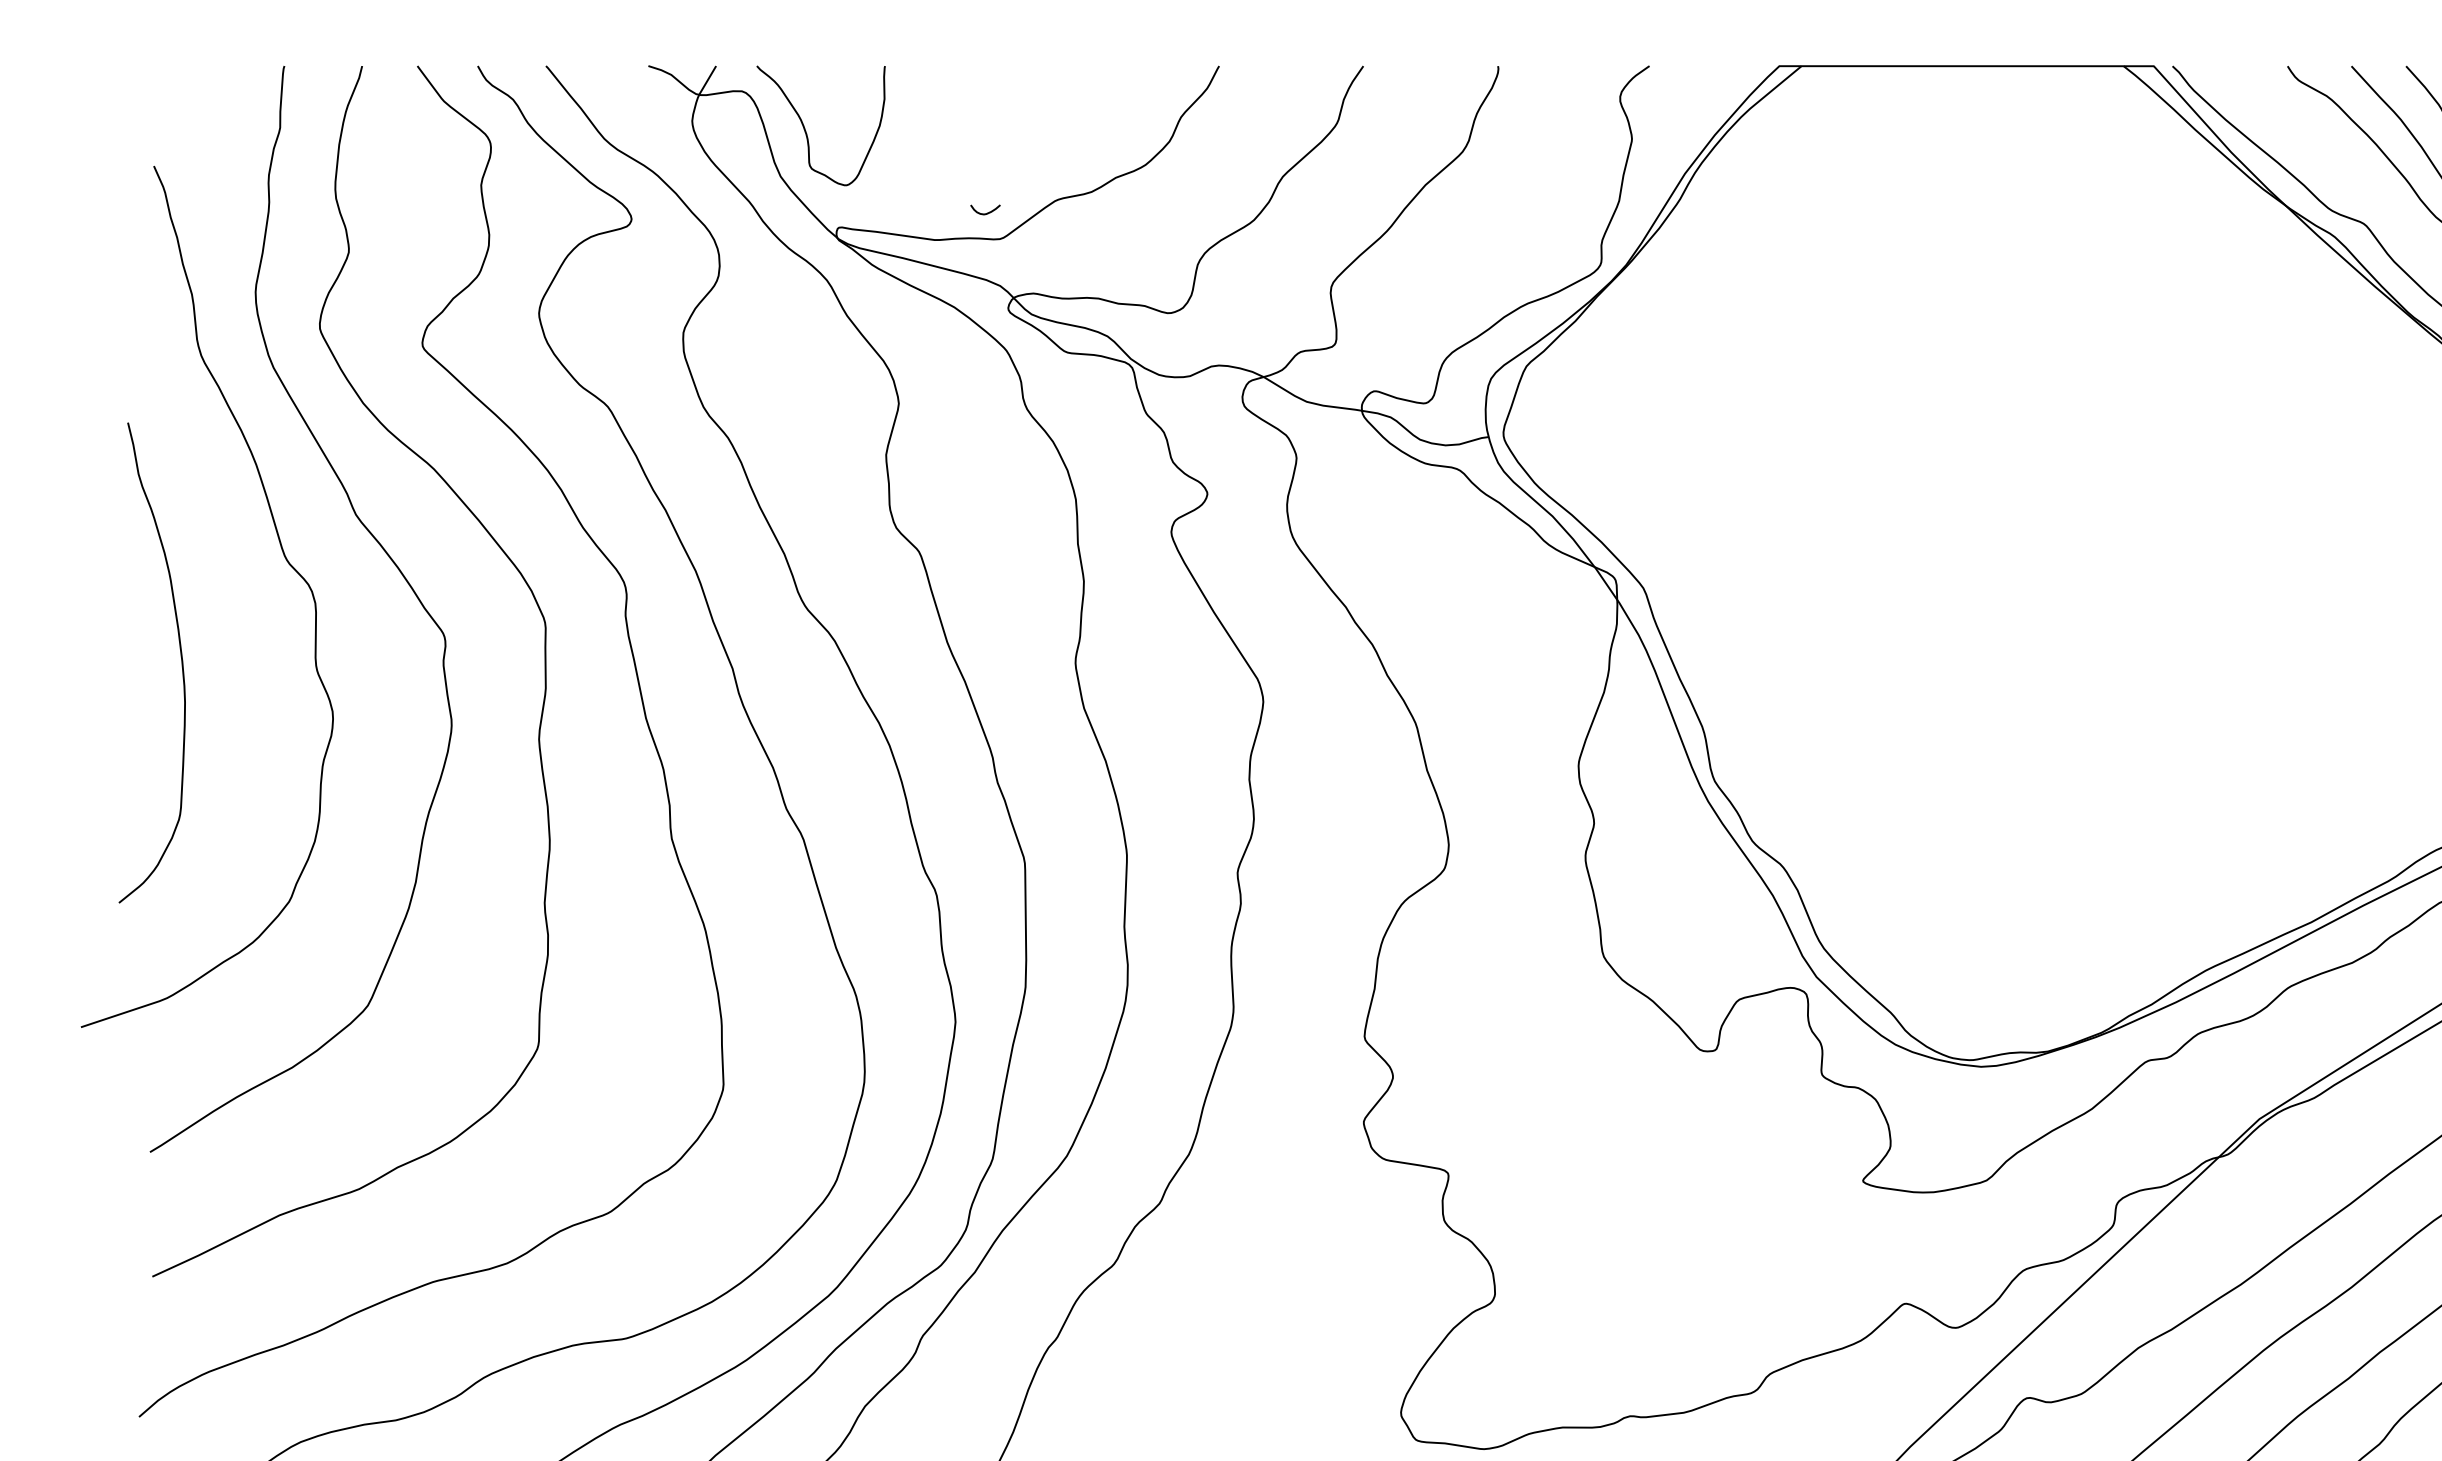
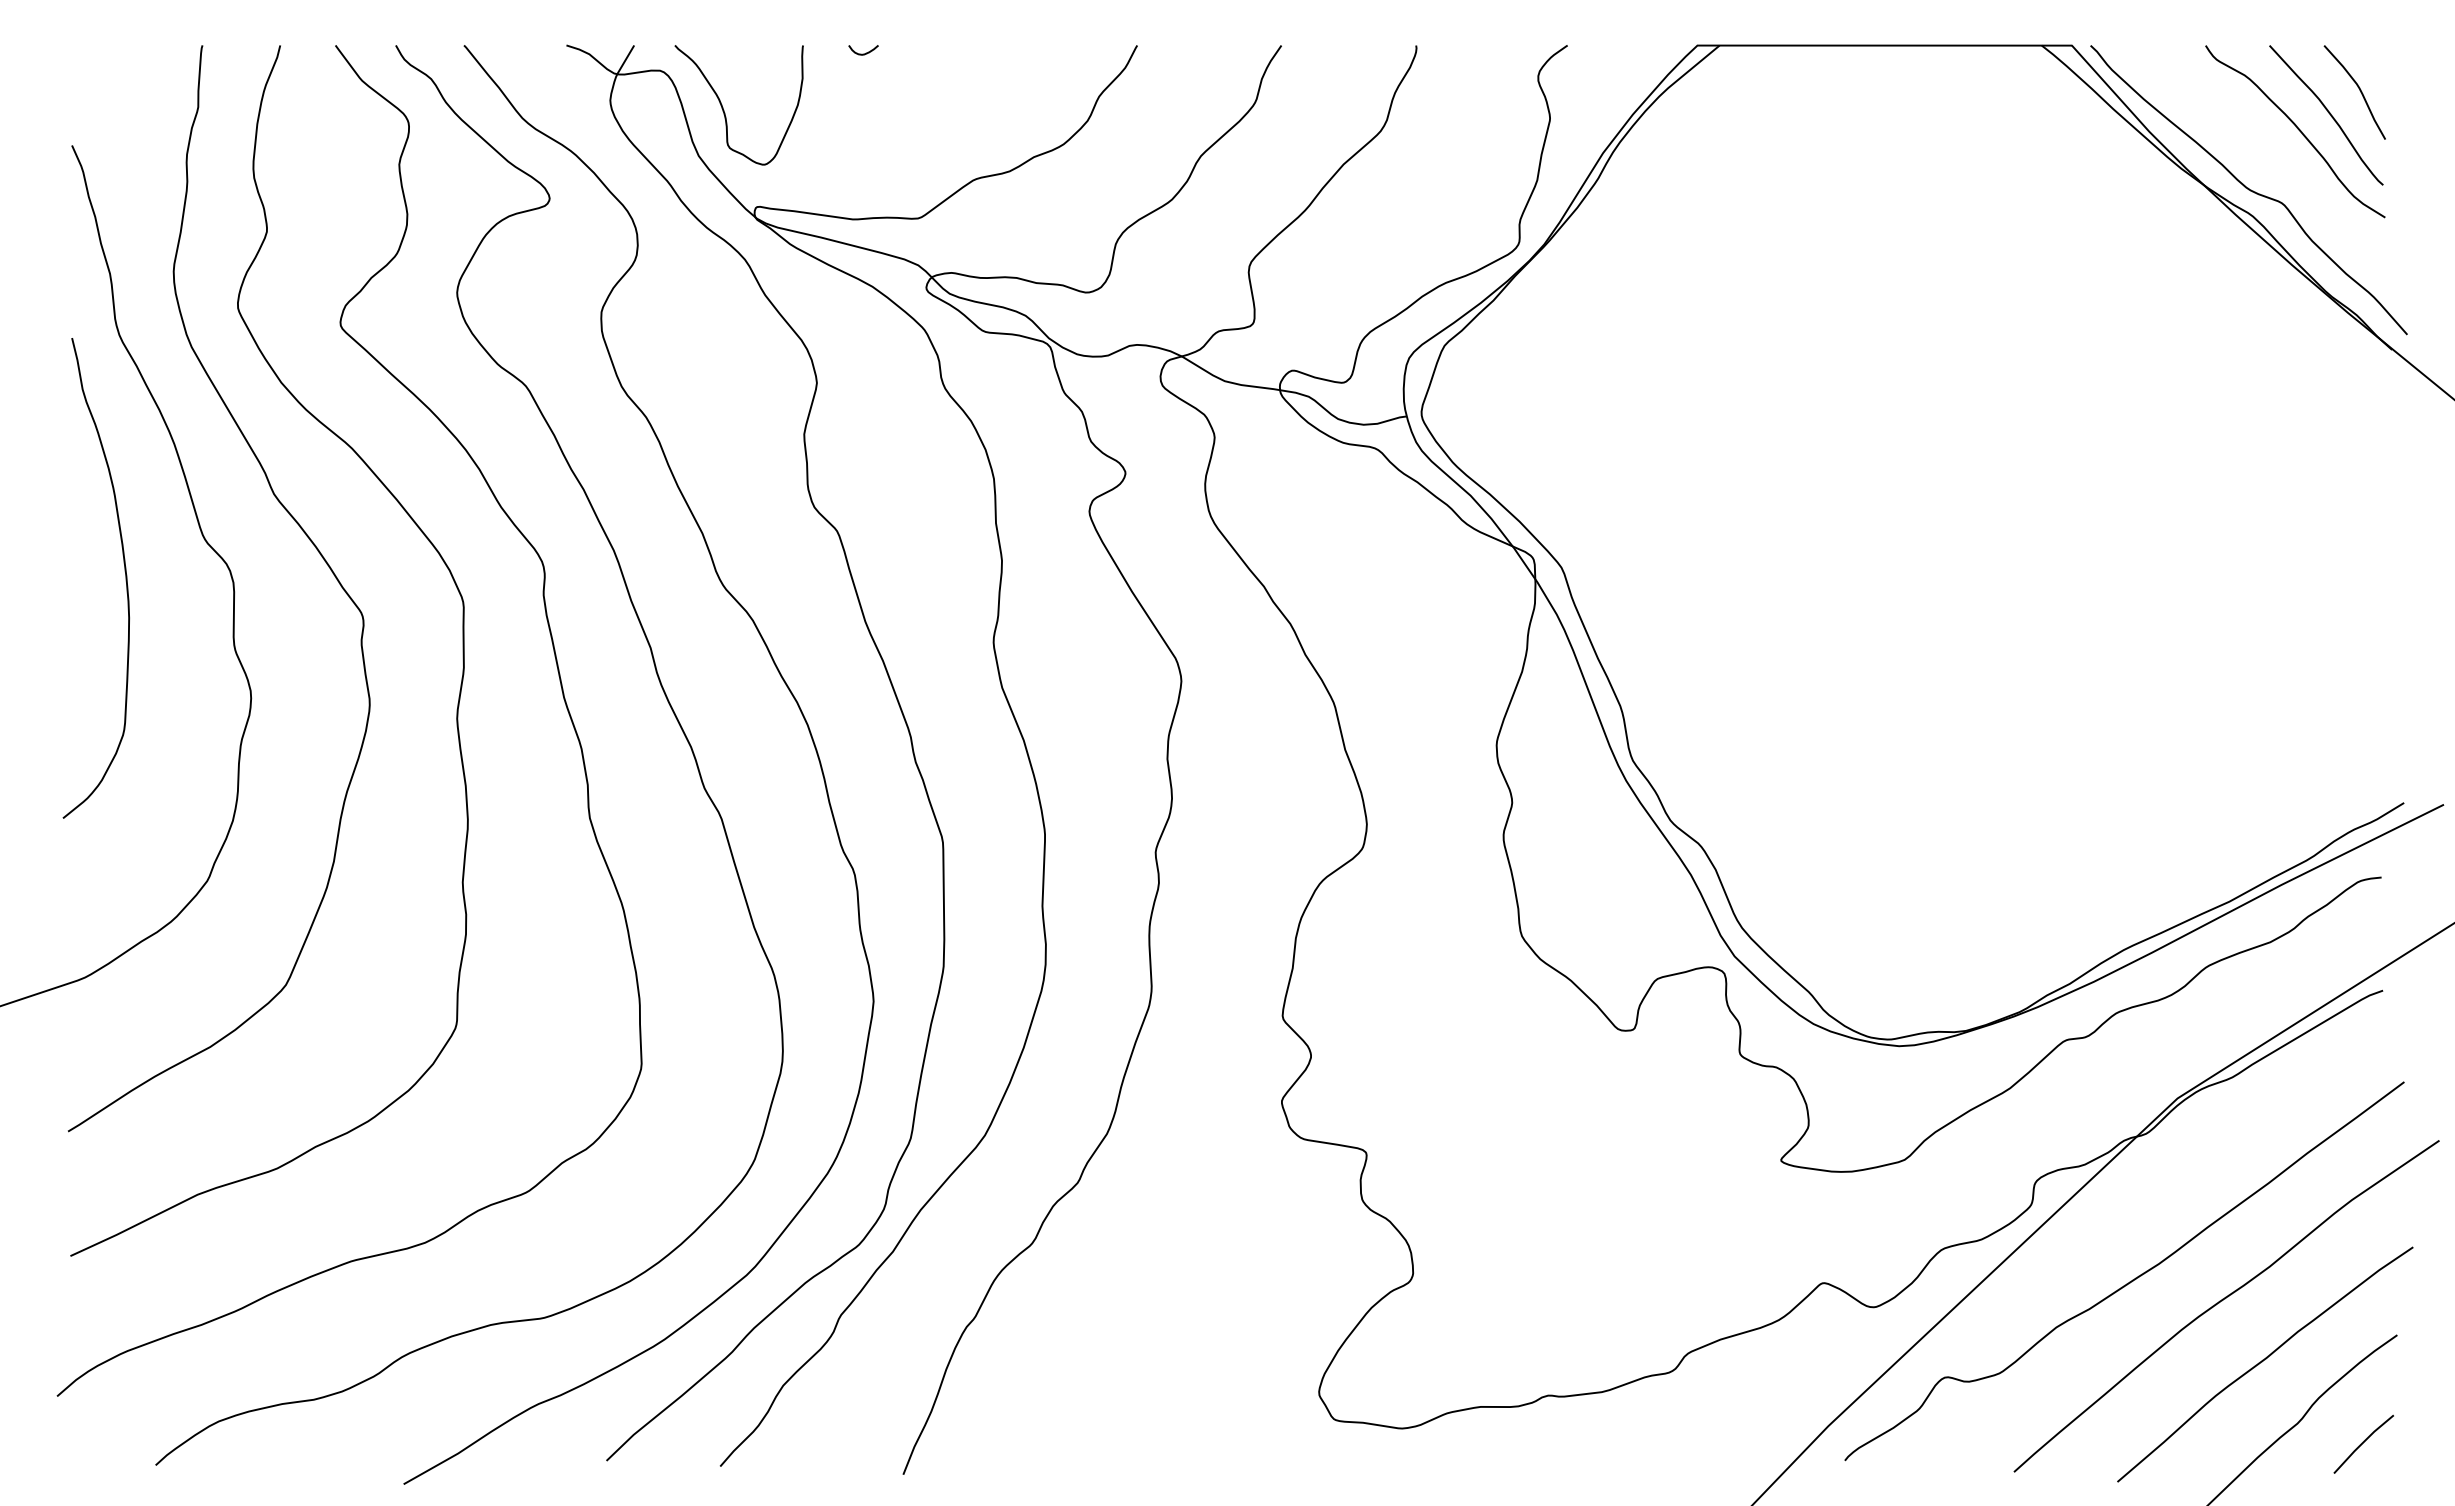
curve: (985, 213) -> (863, 53), moved
curve: (180, 656) -> (124, 571), moved

